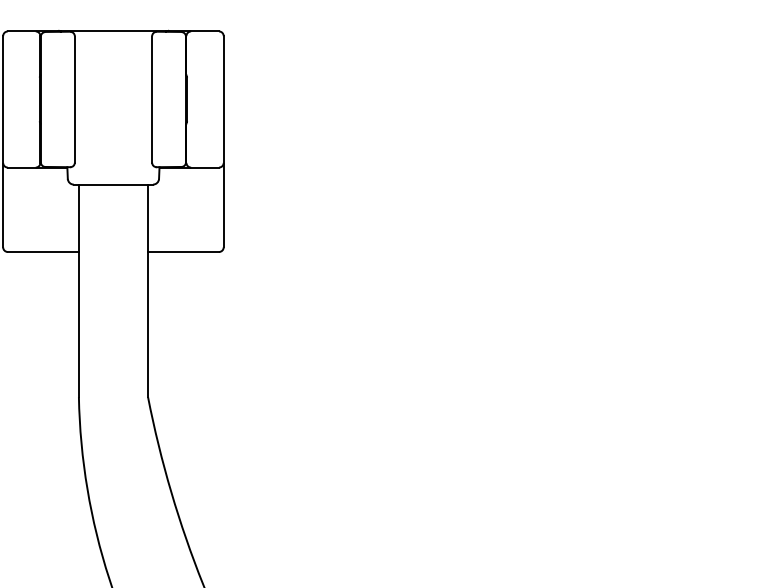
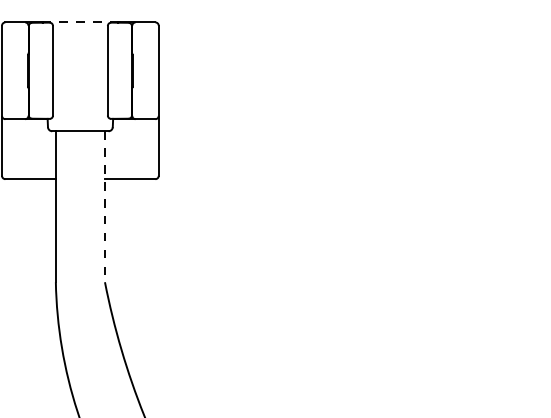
line: (113, 31) -> (80, 22), solid -> dashed
line: (148, 291) -> (105, 207), solid -> dashed

